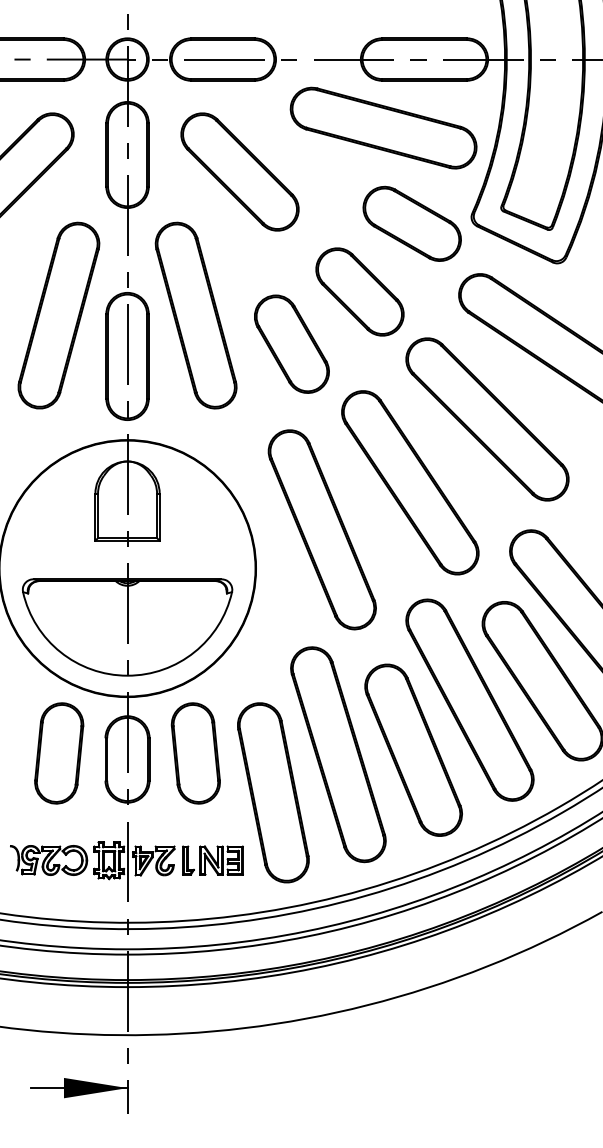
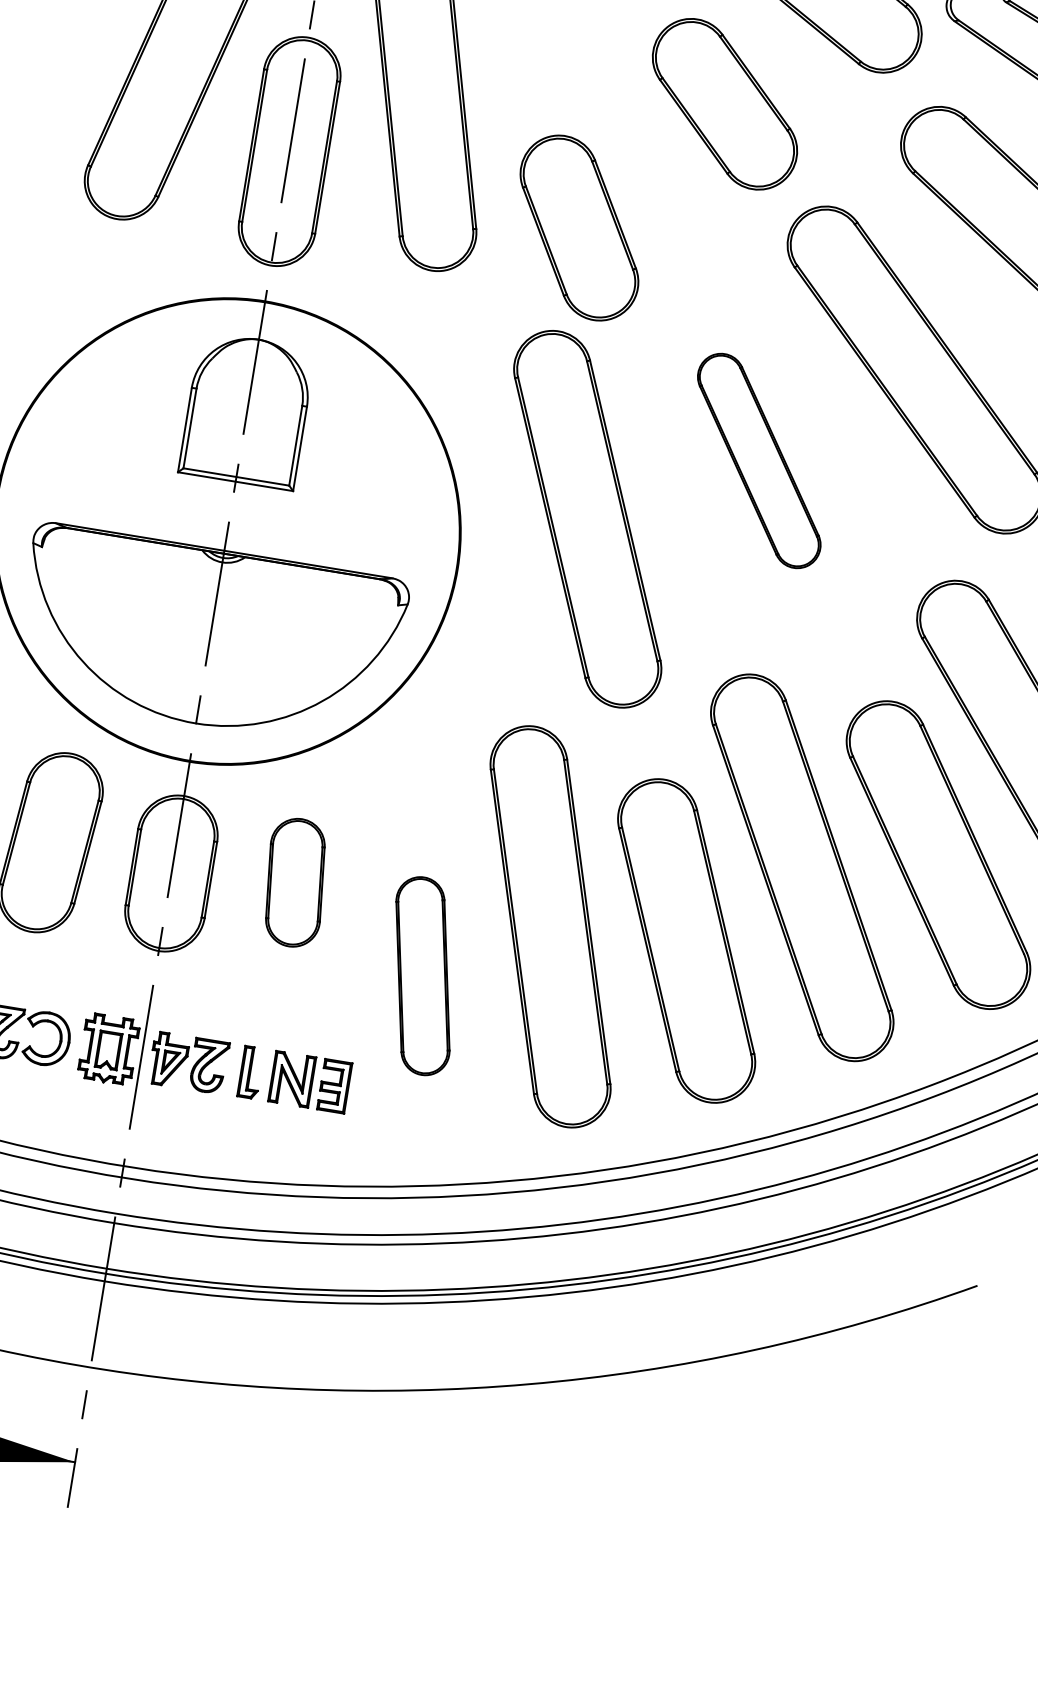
part: (291, 343) -> (578, 226), moved
part: (410, 482) -> (759, 460), size x0.6
part: (195, 753) -> (294, 882), size x0.7
part: (273, 792) -> (423, 975), size x0.6

